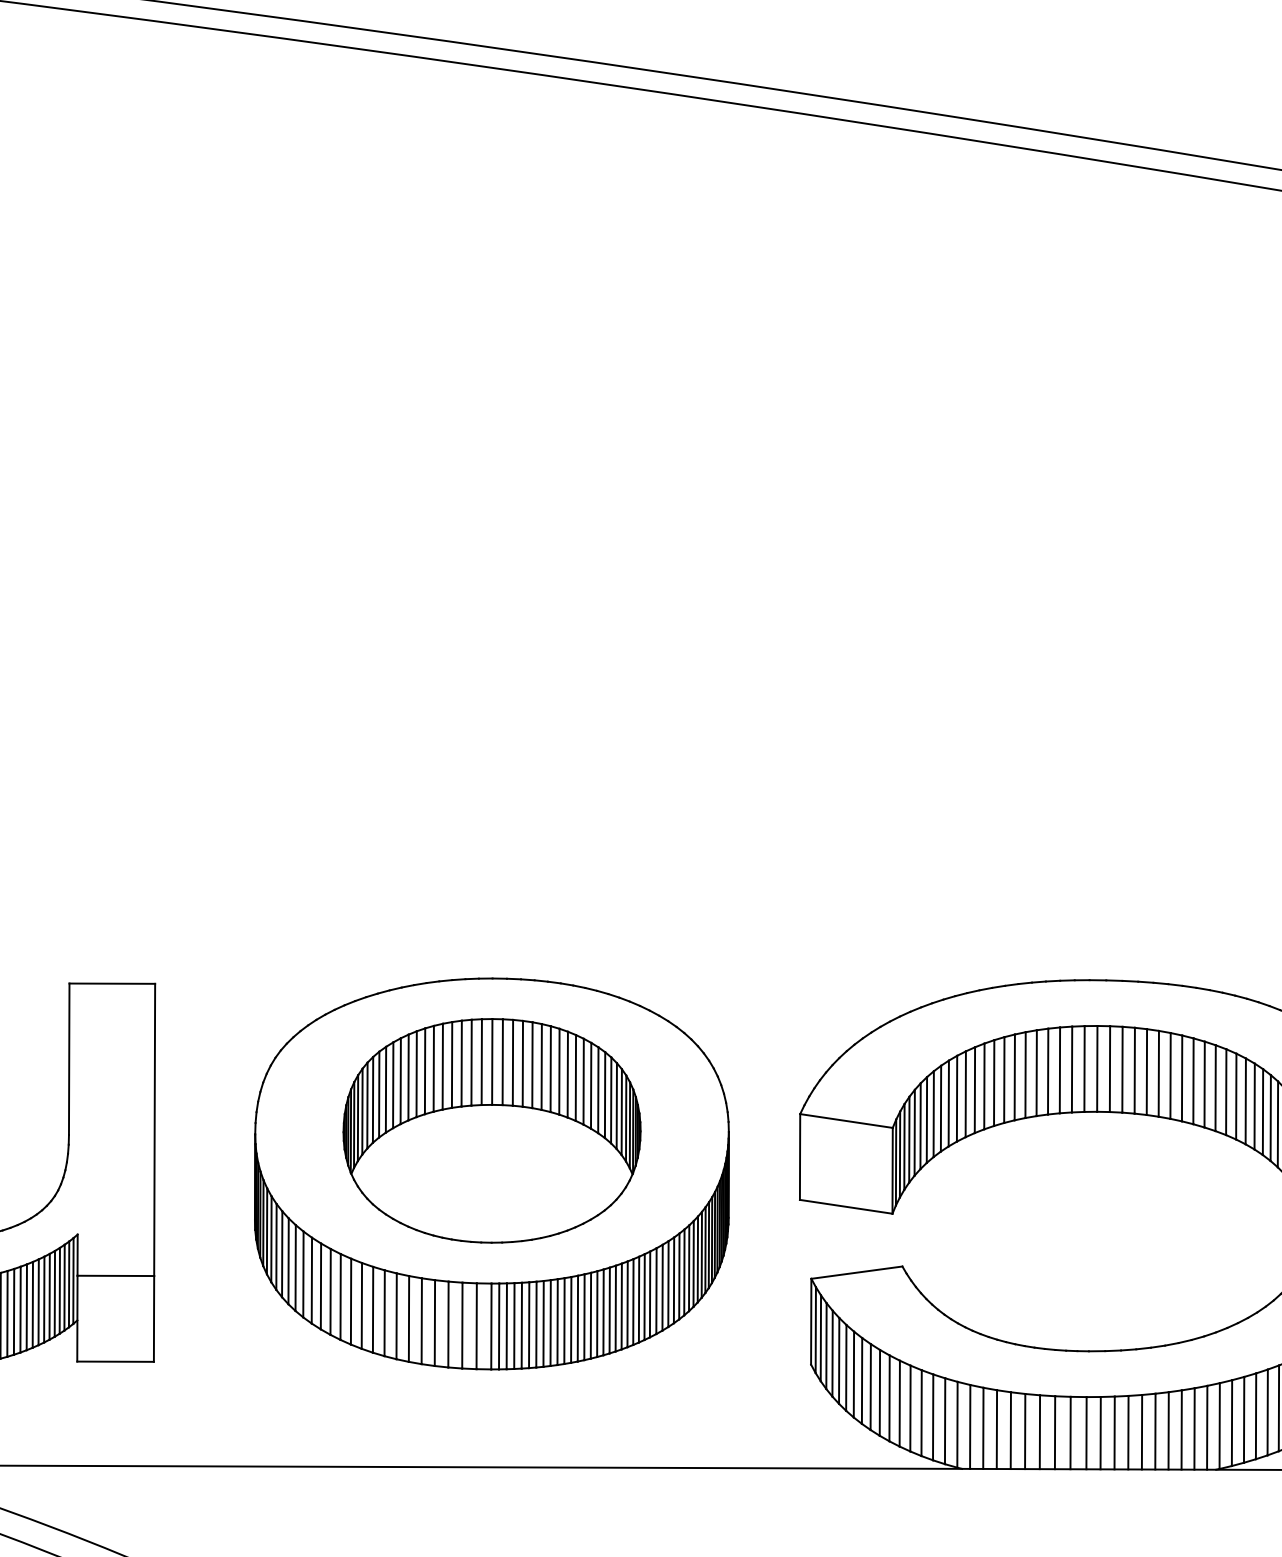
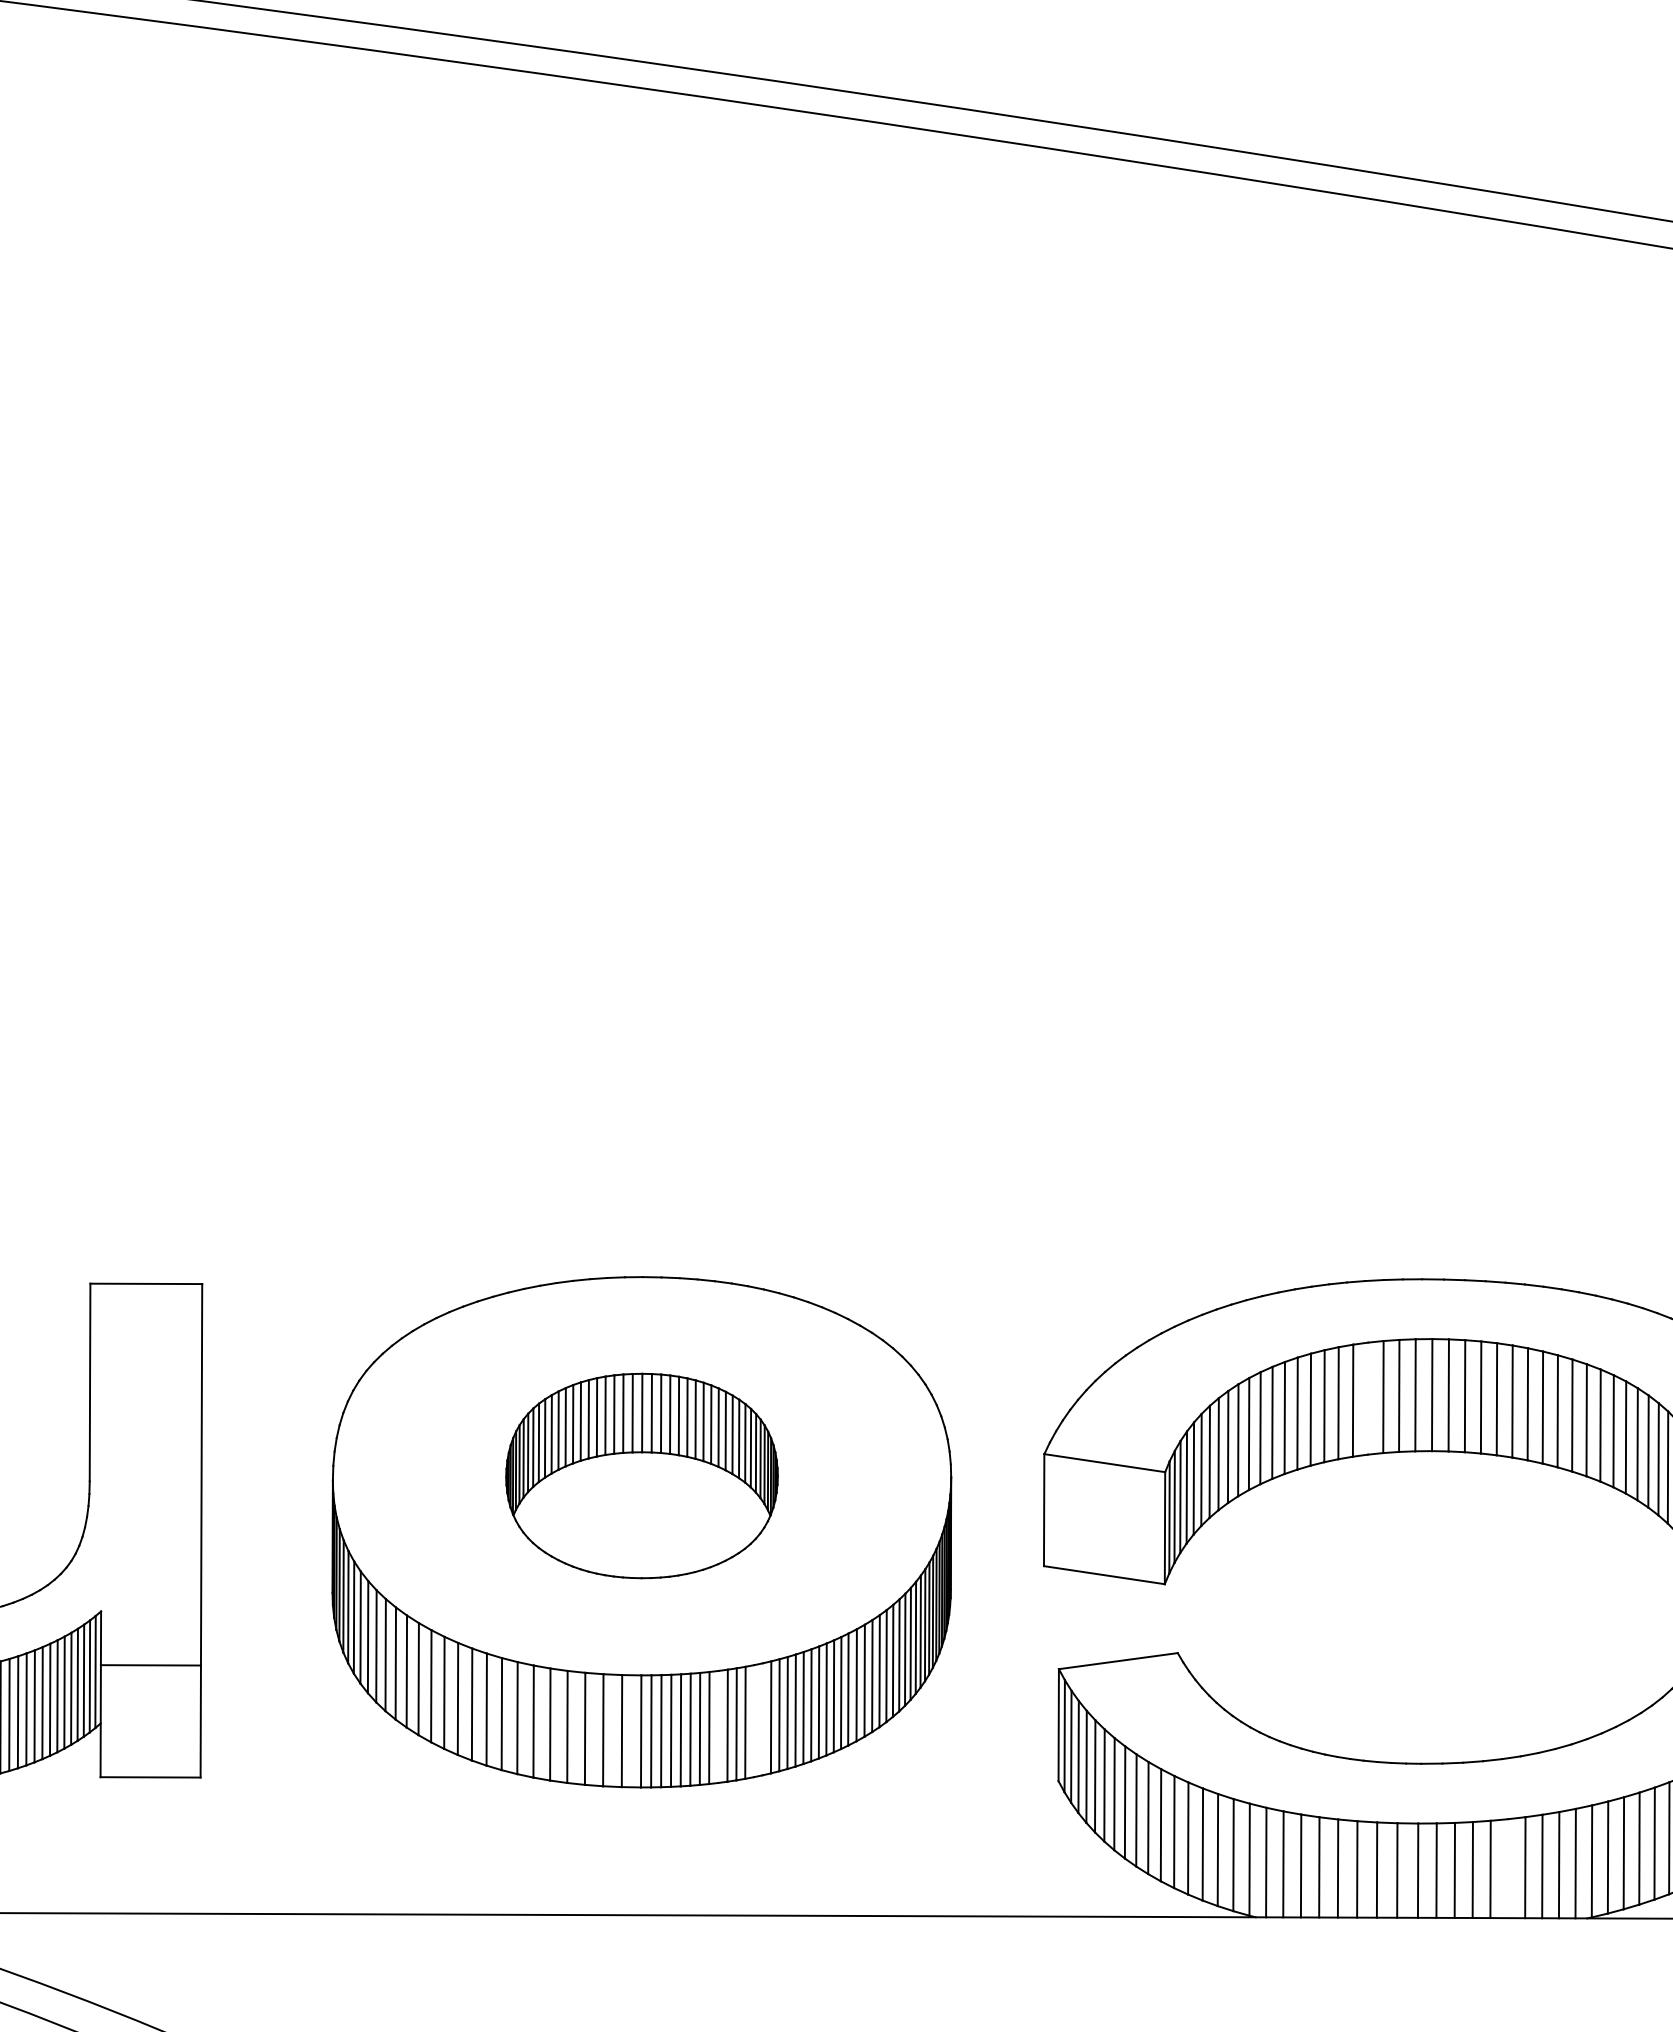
line: (1047, 1071) -> (1367, 1398), removed
part: (491, 1130) -> (641, 1475), size x0.7
line: (584, 1317) -> (762, 1719), removed
line: (577, 1318) -> (753, 1721), removed
line: (550, 1322) -> (718, 1726), removed
line: (1154, 1431) -> (1507, 1868), removed

